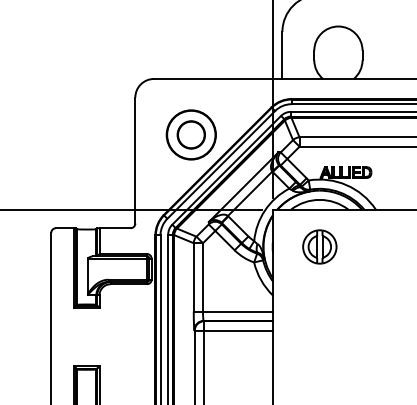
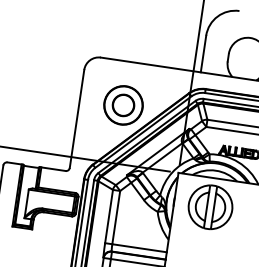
part: (319, 246) -> (210, 206), size x1.67

